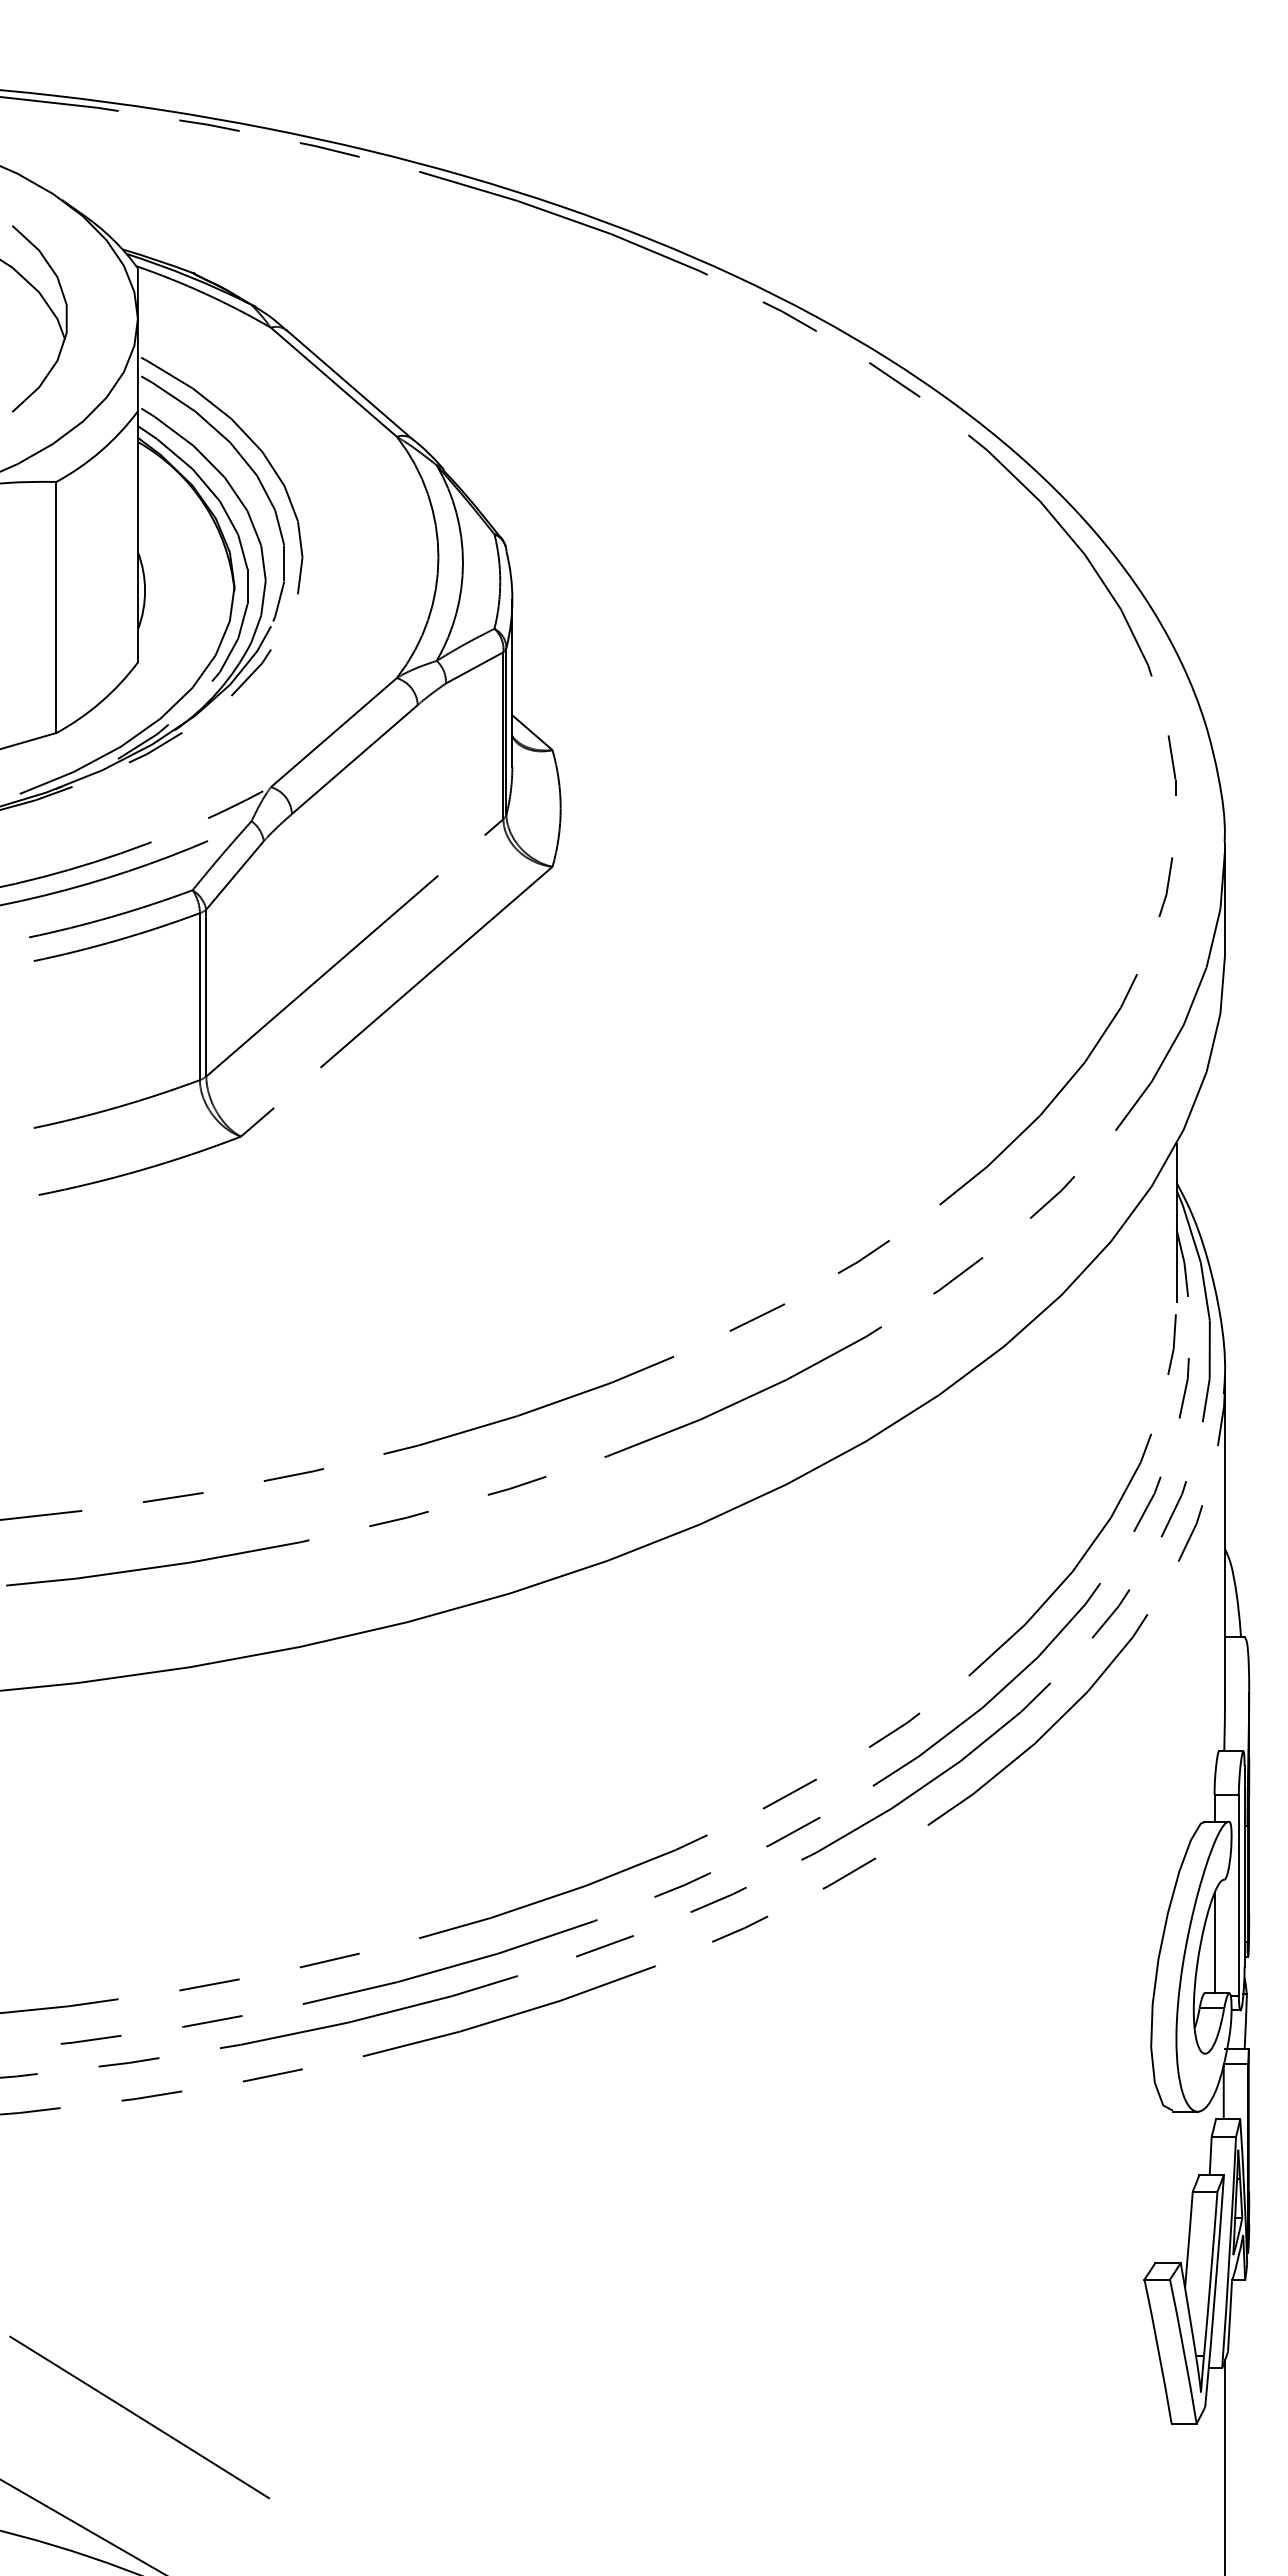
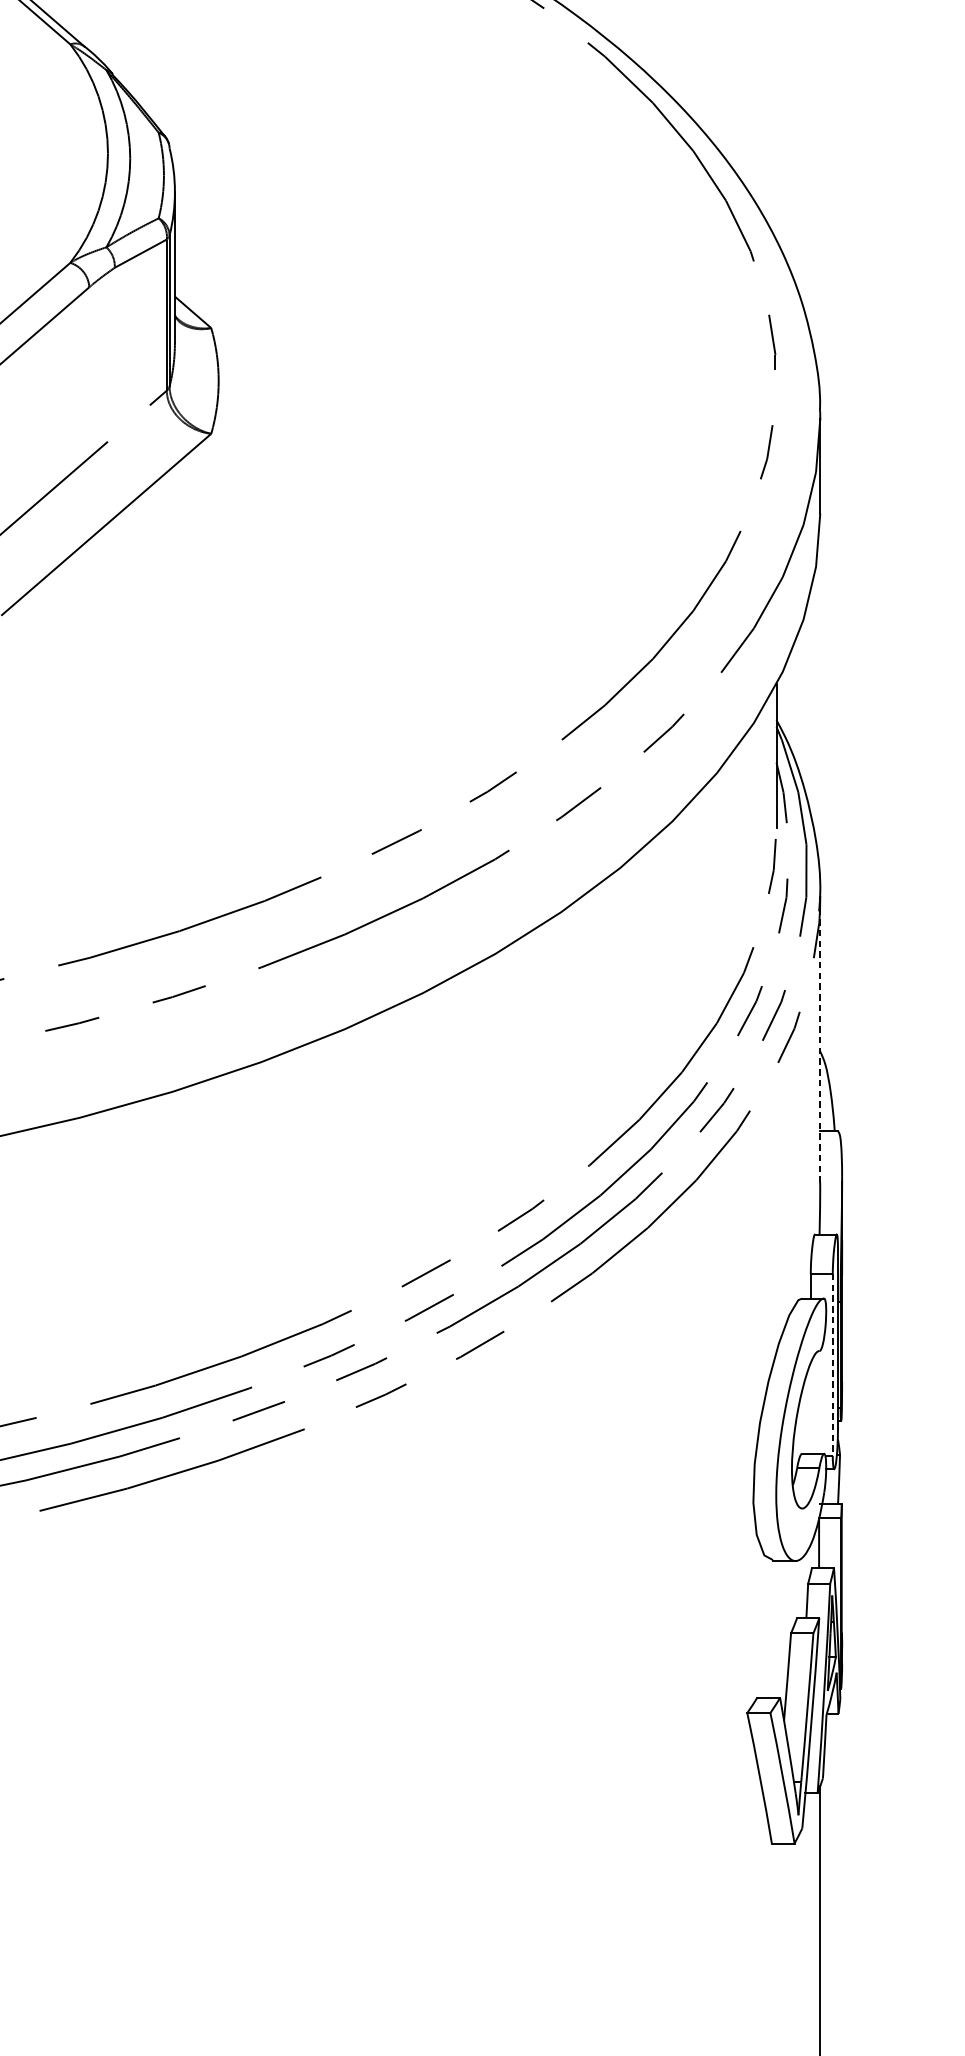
line: (1225, 1536) -> (820, 1040), solid -> dashed
line: (1238, 1895) -> (832, 1365), solid -> dashed
line: (1214, 1943) -> (810, 1408), removed

